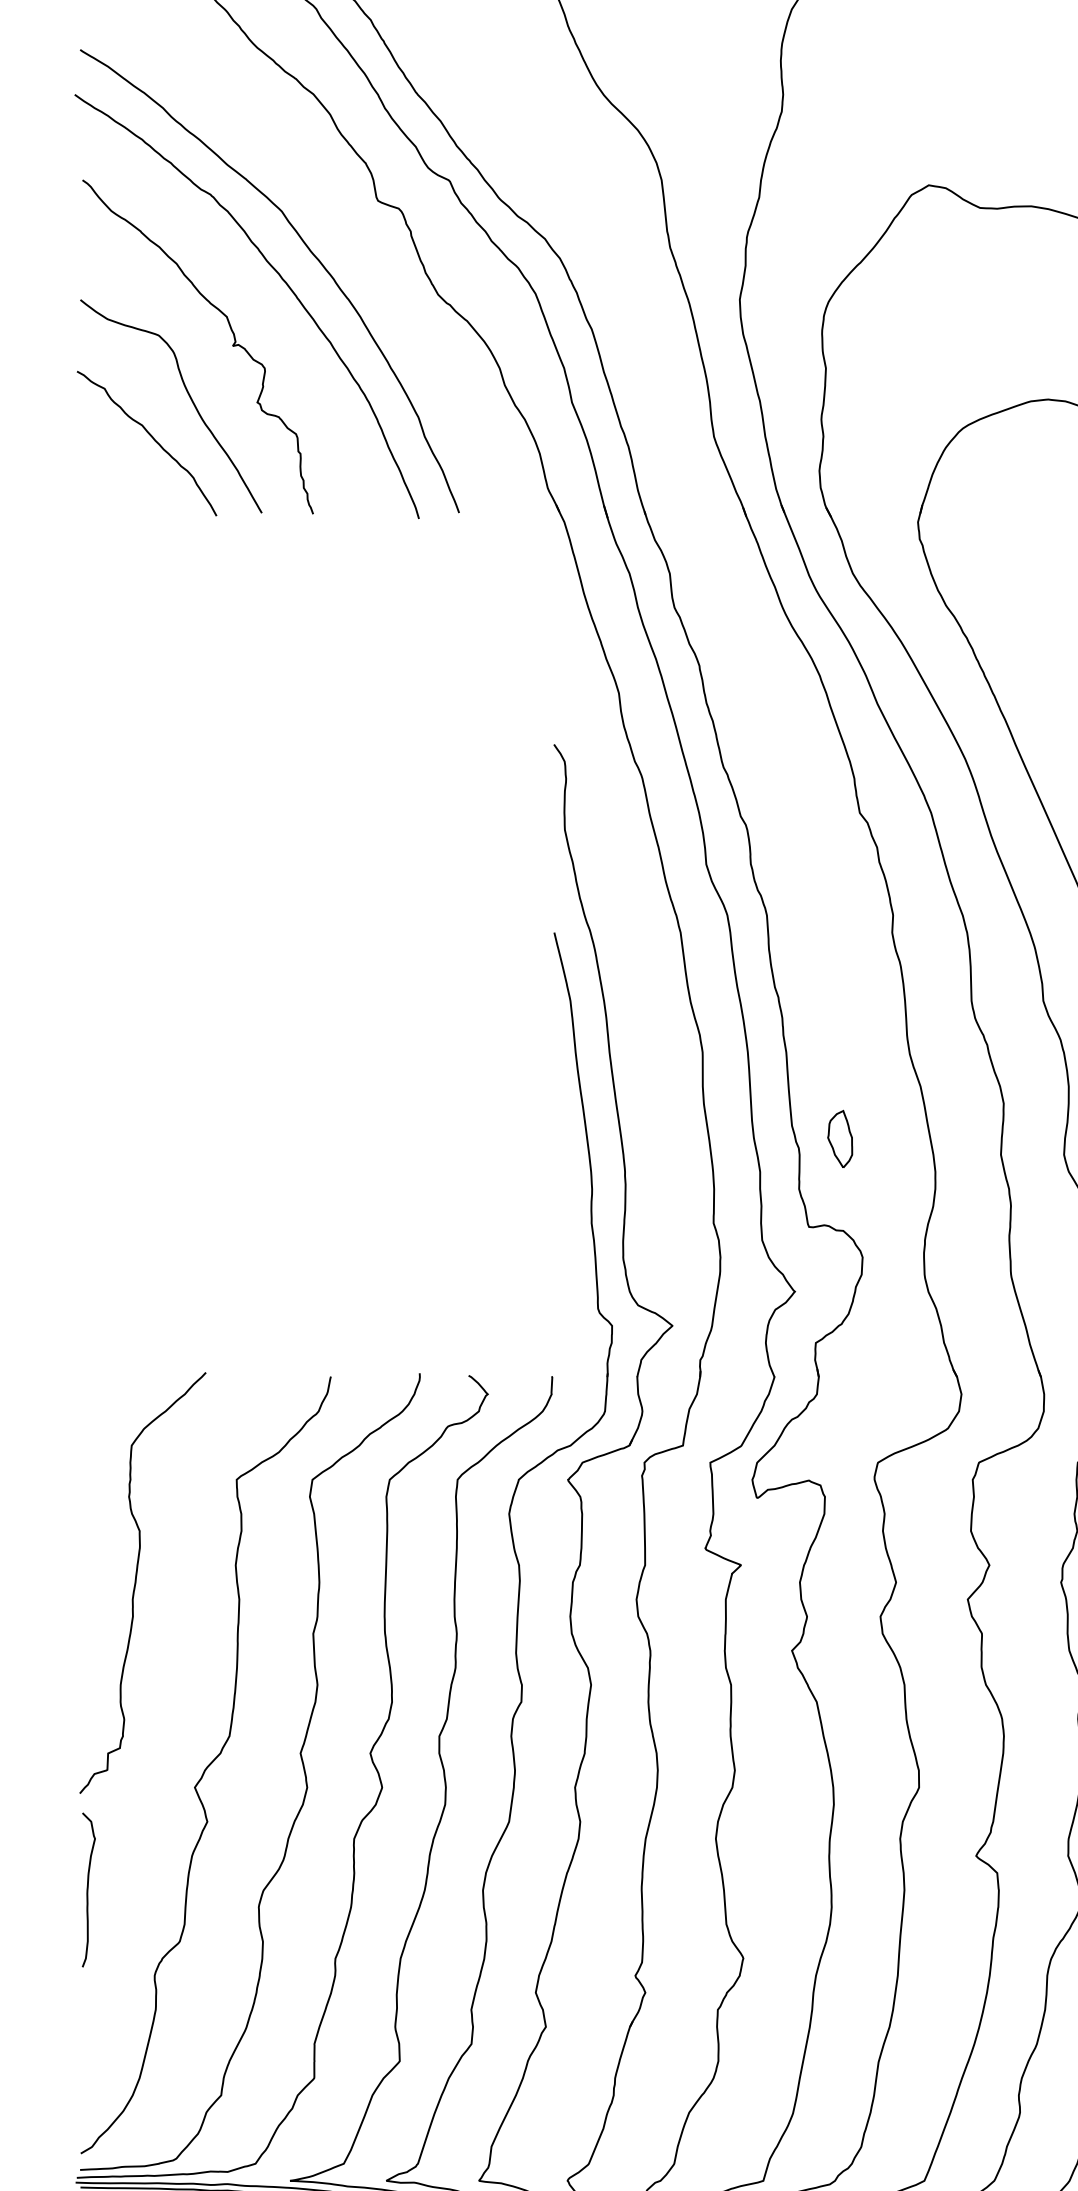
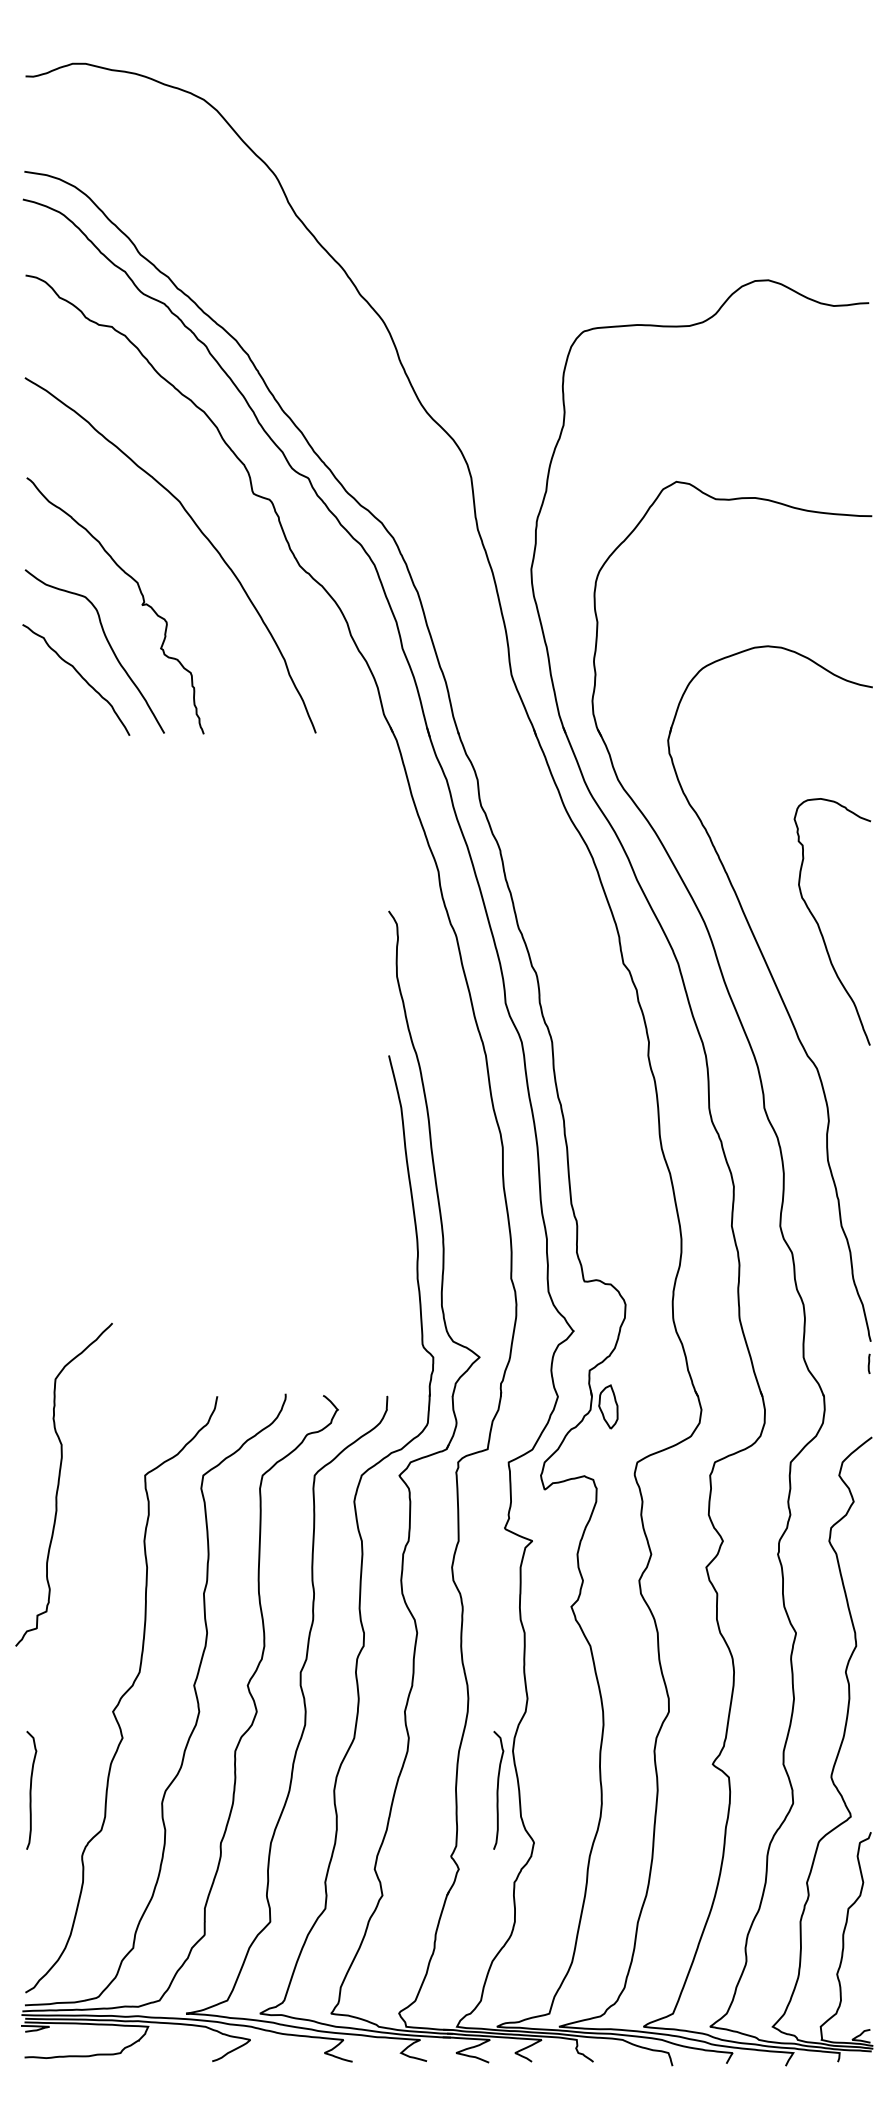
curve: (281, 279) -> (179, 554), removed
part: (840, 1138) -> (608, 1406), moved
curve: (136, 1582) -> (59, 1484), moved
curve: (697, 1888) -> (498, 1789), added

